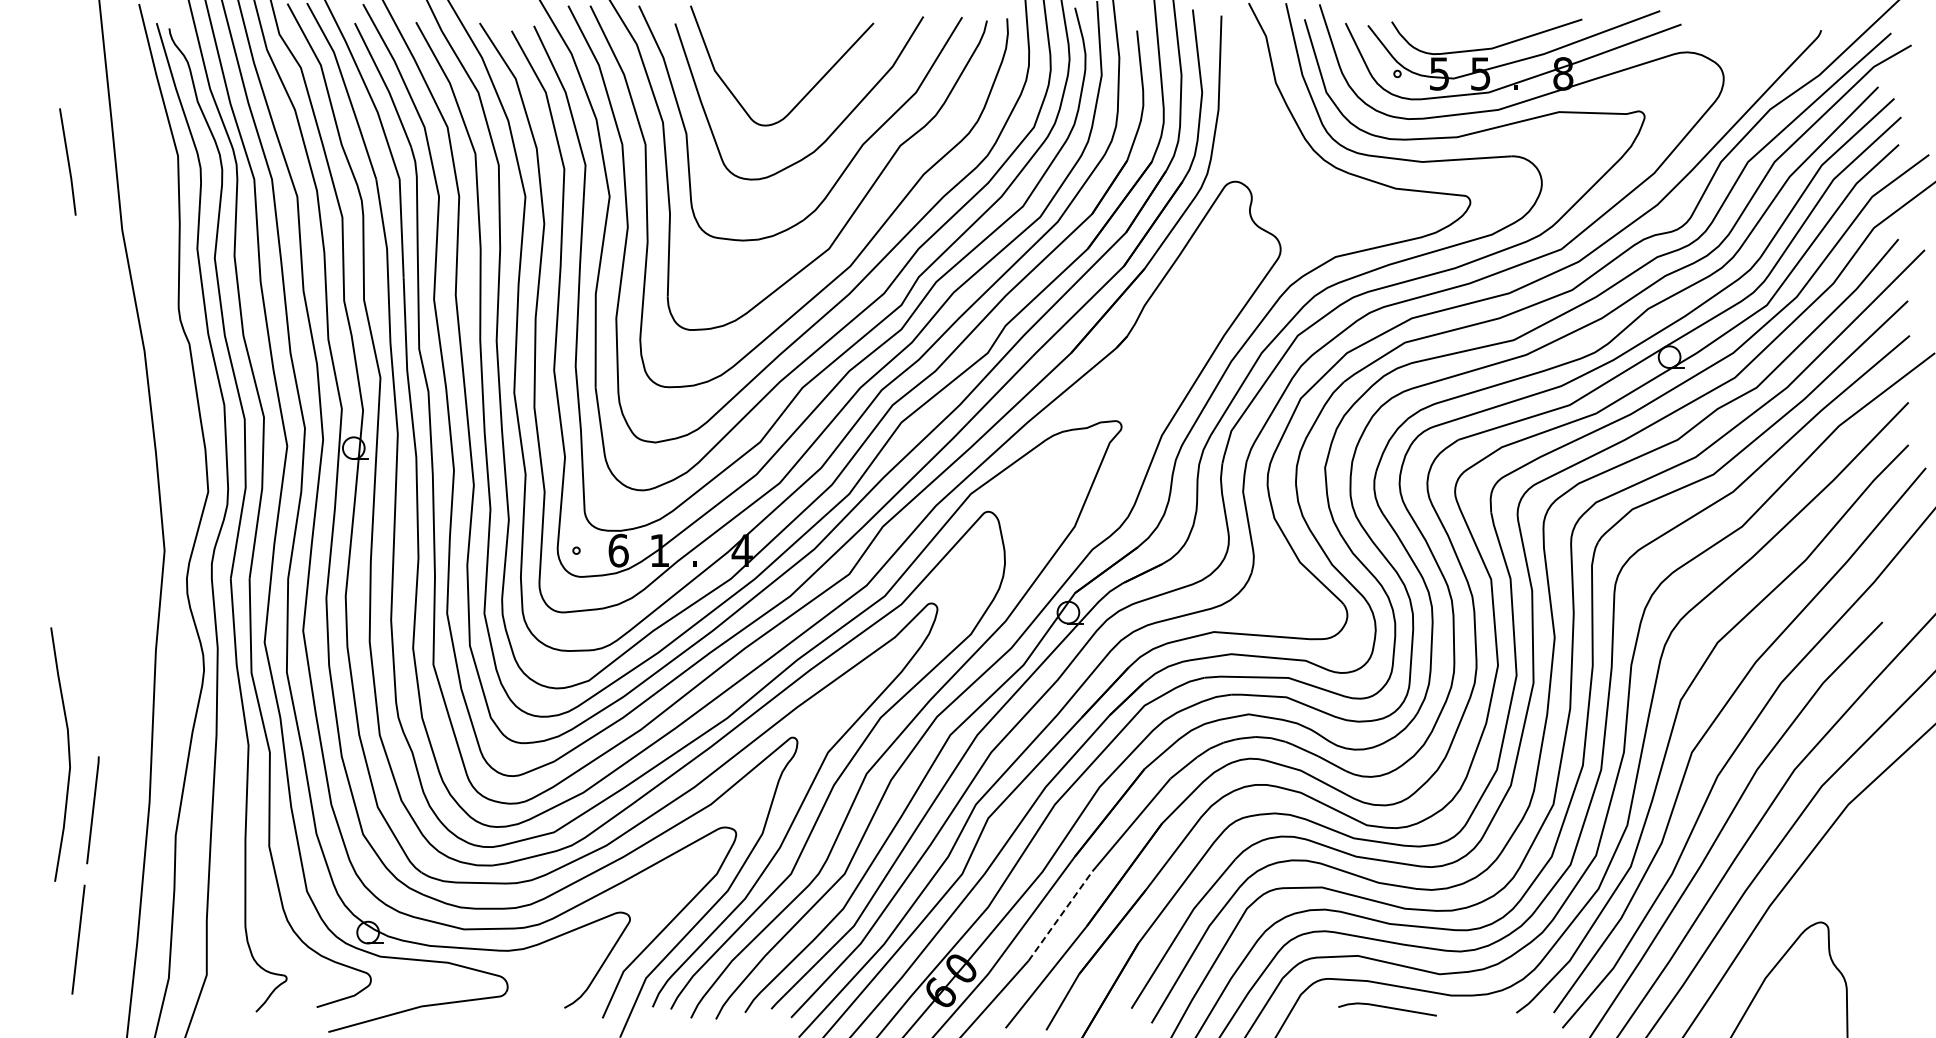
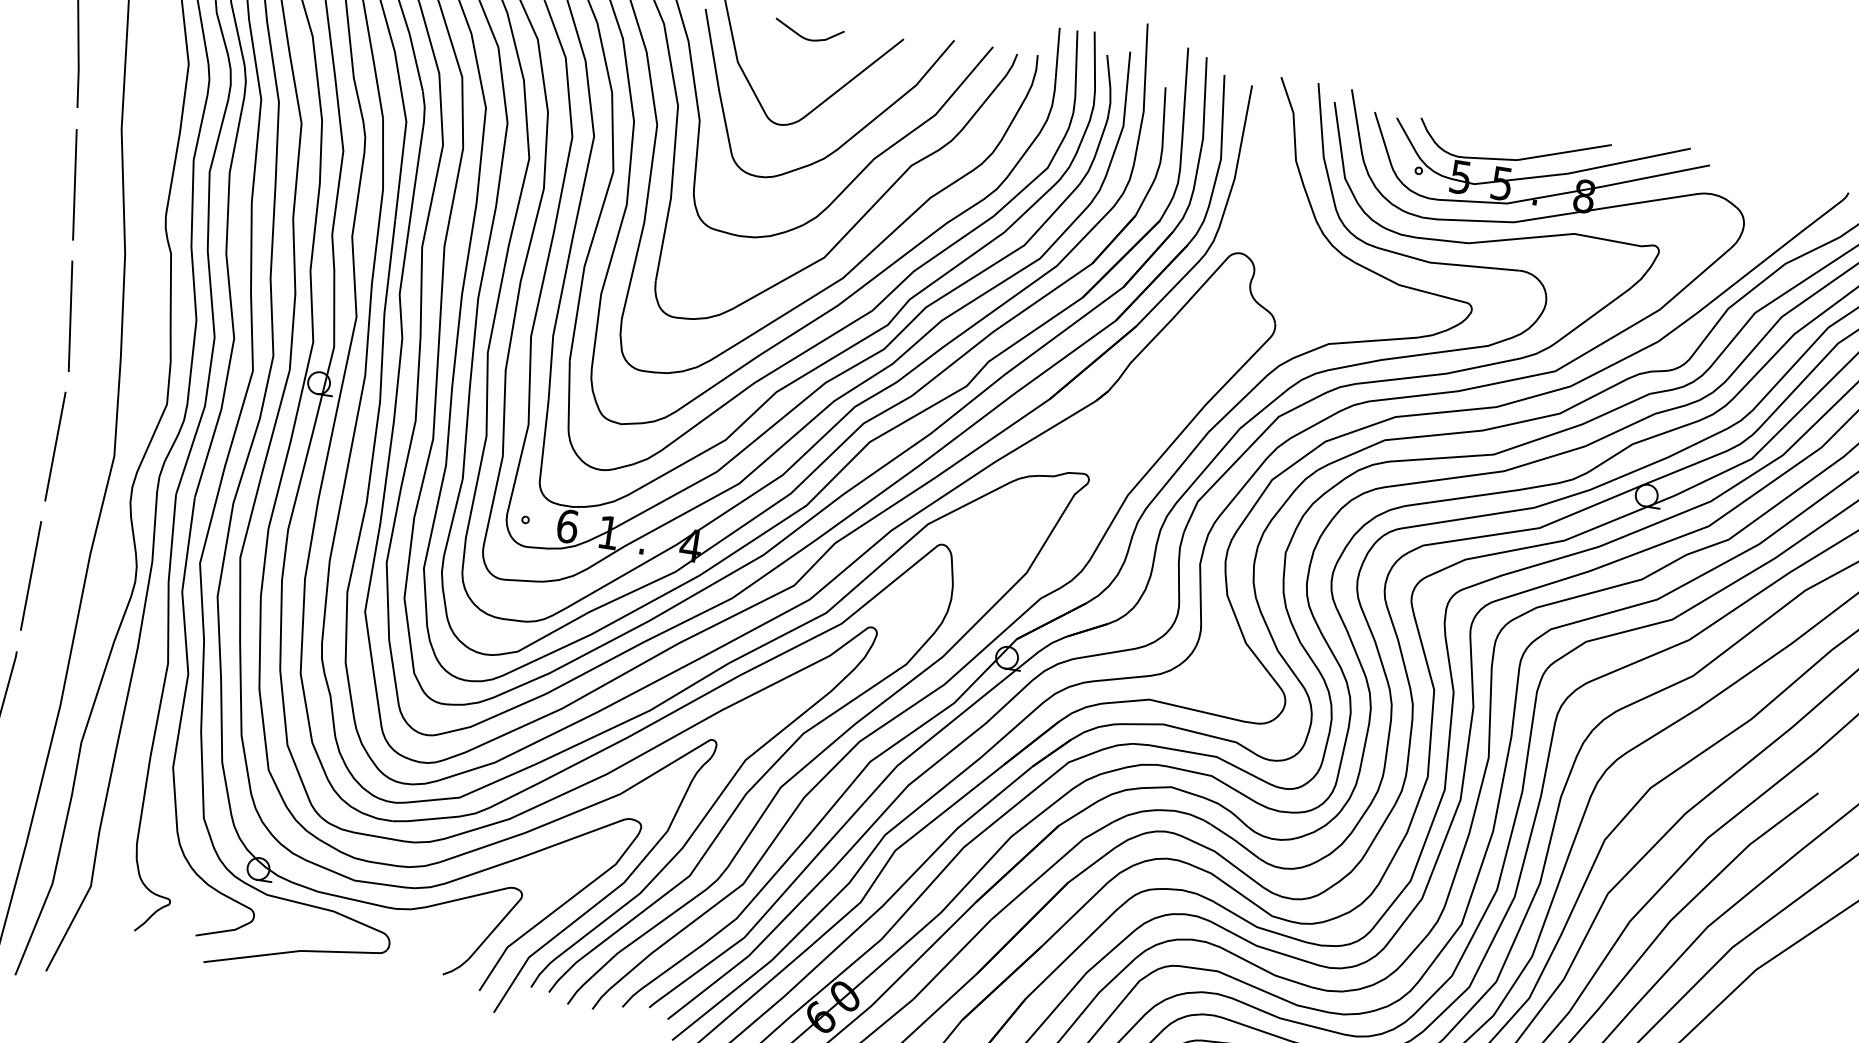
curve: (778, 36) -> (806, 37), added
line: (84, 291) -> (74, 185), added
line: (100, 420) -> (70, 316), added
line: (105, 549) -> (55, 445), added
line: (100, 680) -> (30, 575), added
line: (1060, 916) -> (952, 959), dashed -> solid

